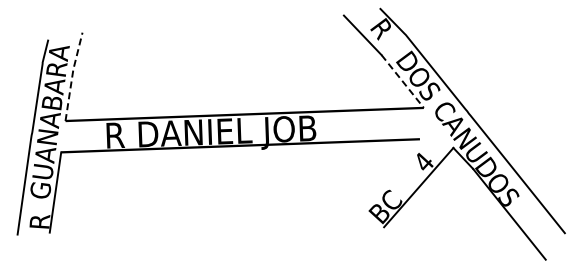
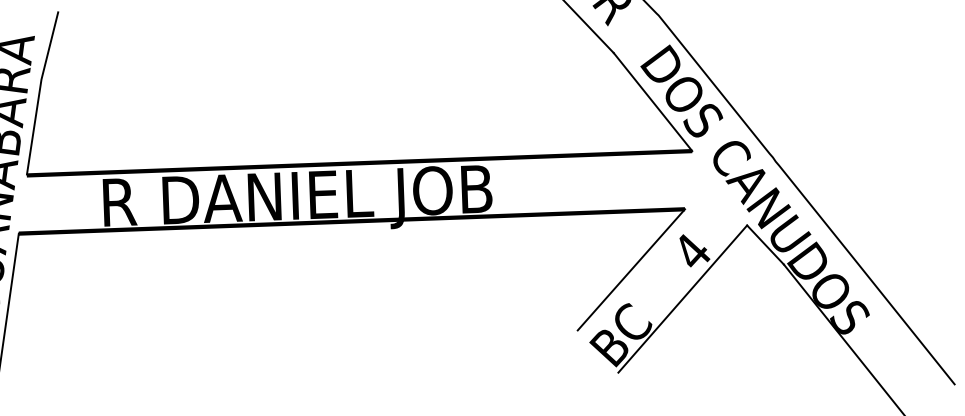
line: (72, 76) -> (39, 92), dashed -> solid
line: (402, 81) -> (652, 102), dashed -> solid
line: (390, 171) -> (630, 269), added

